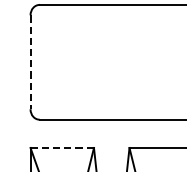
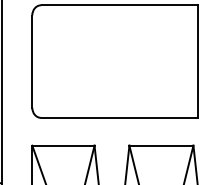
line: (30, 63) -> (32, 62), dashed -> solid
line: (62, 147) -> (63, 145), dashed -> solid

